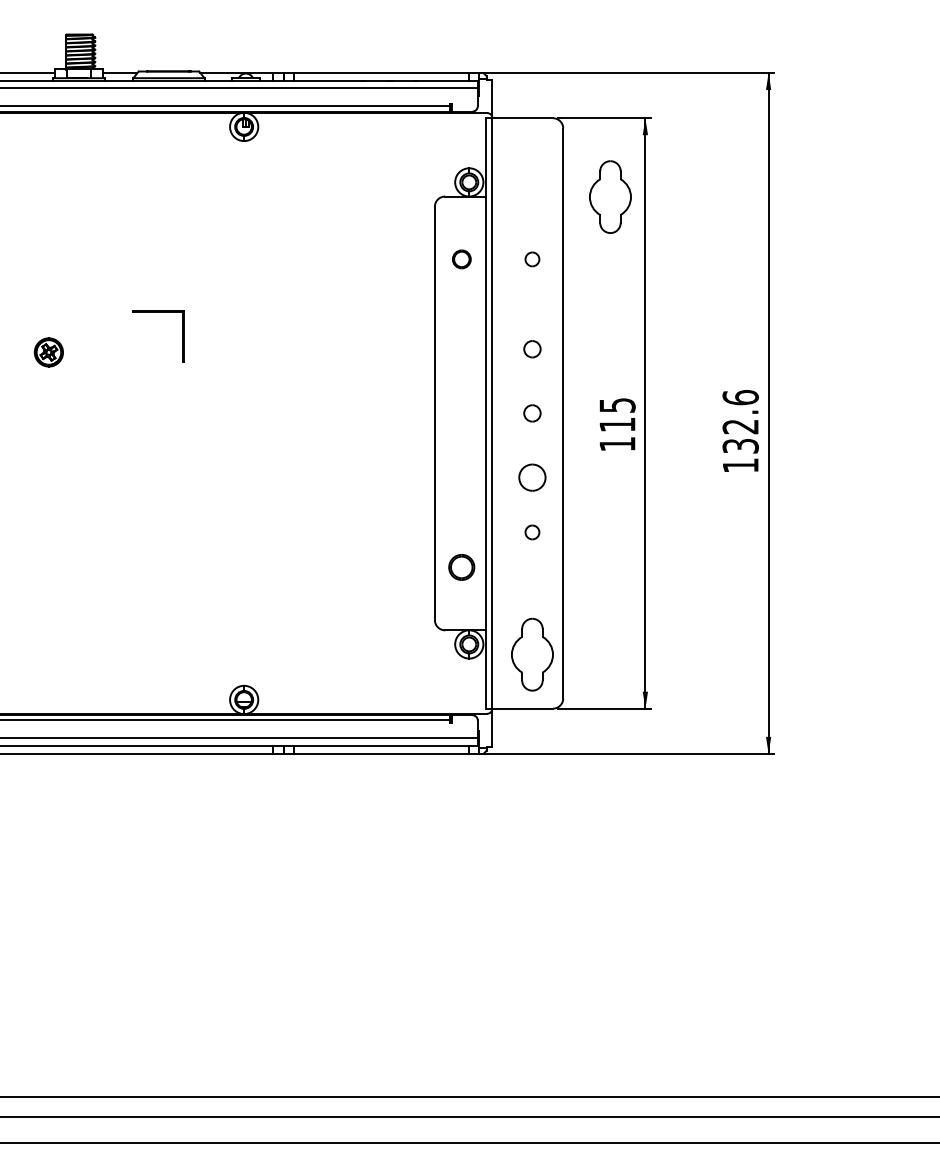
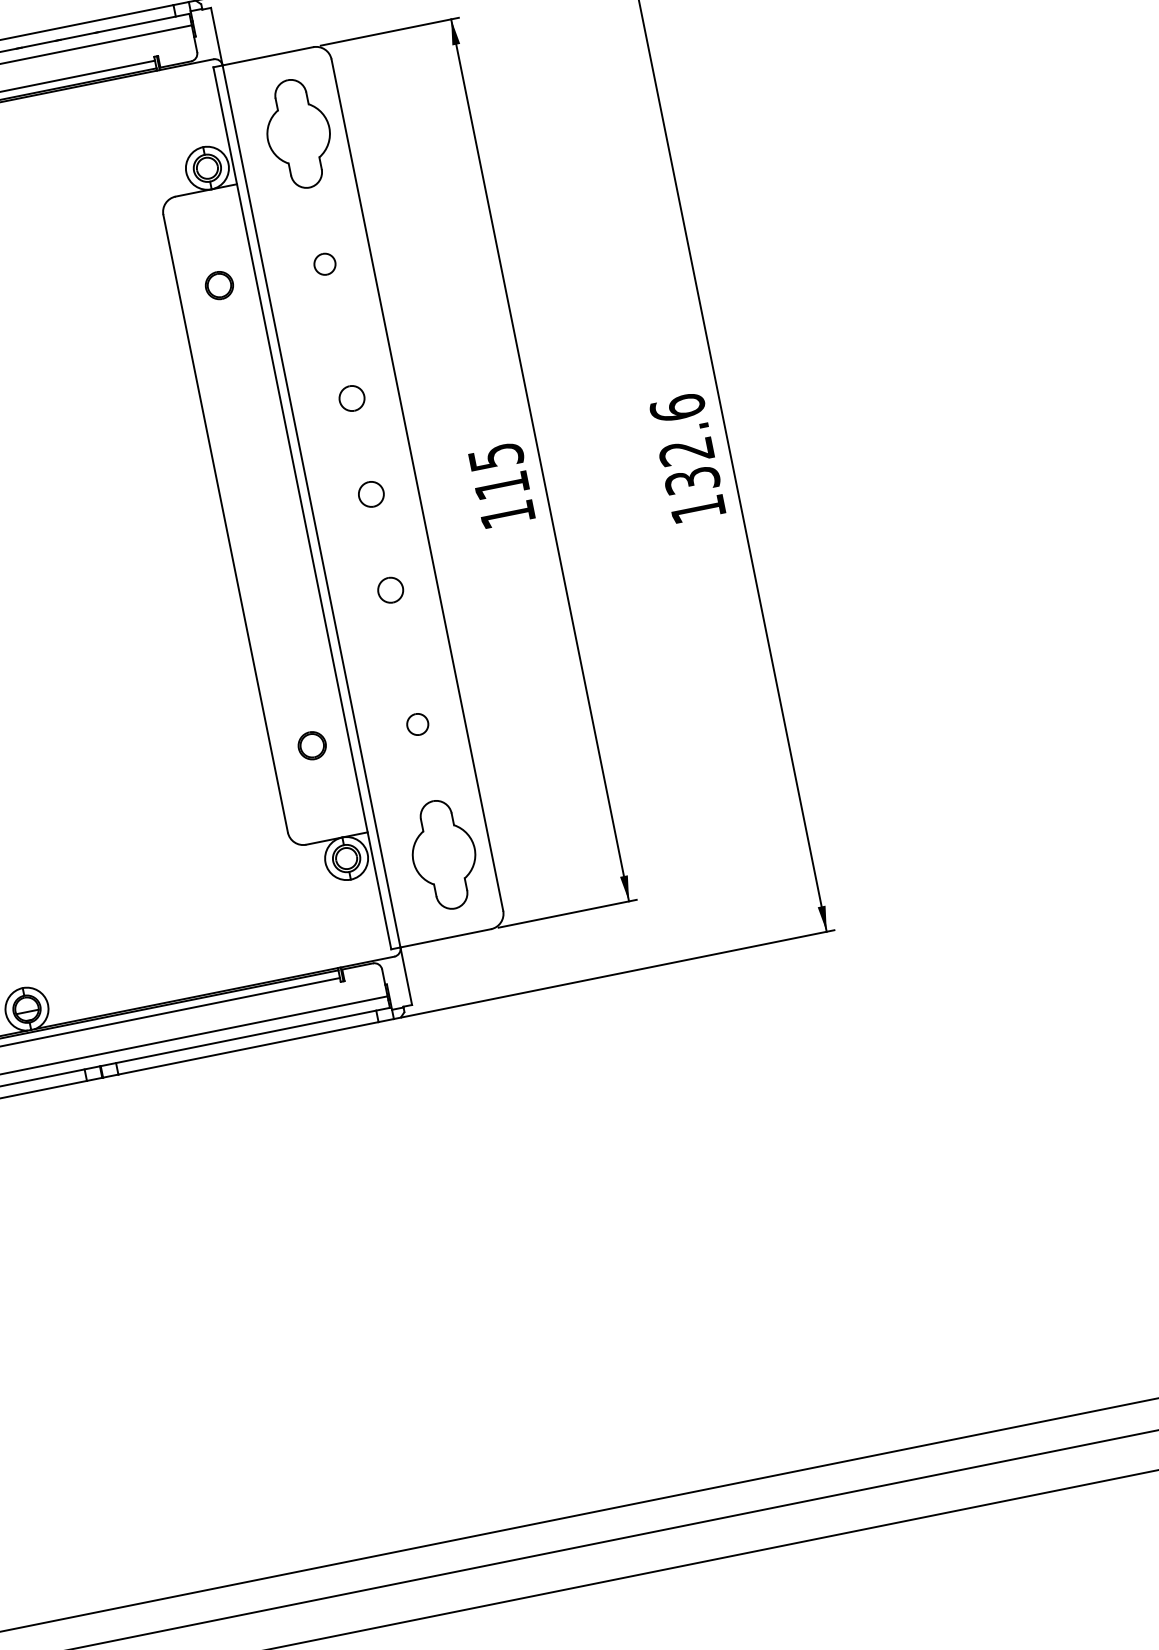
part: (610, 196) -> (298, 132), moved
part: (532, 477) -> (390, 590), size x0.62
part: (532, 532) -> (417, 724), moved
part: (461, 567) -> (311, 745), size x0.71

